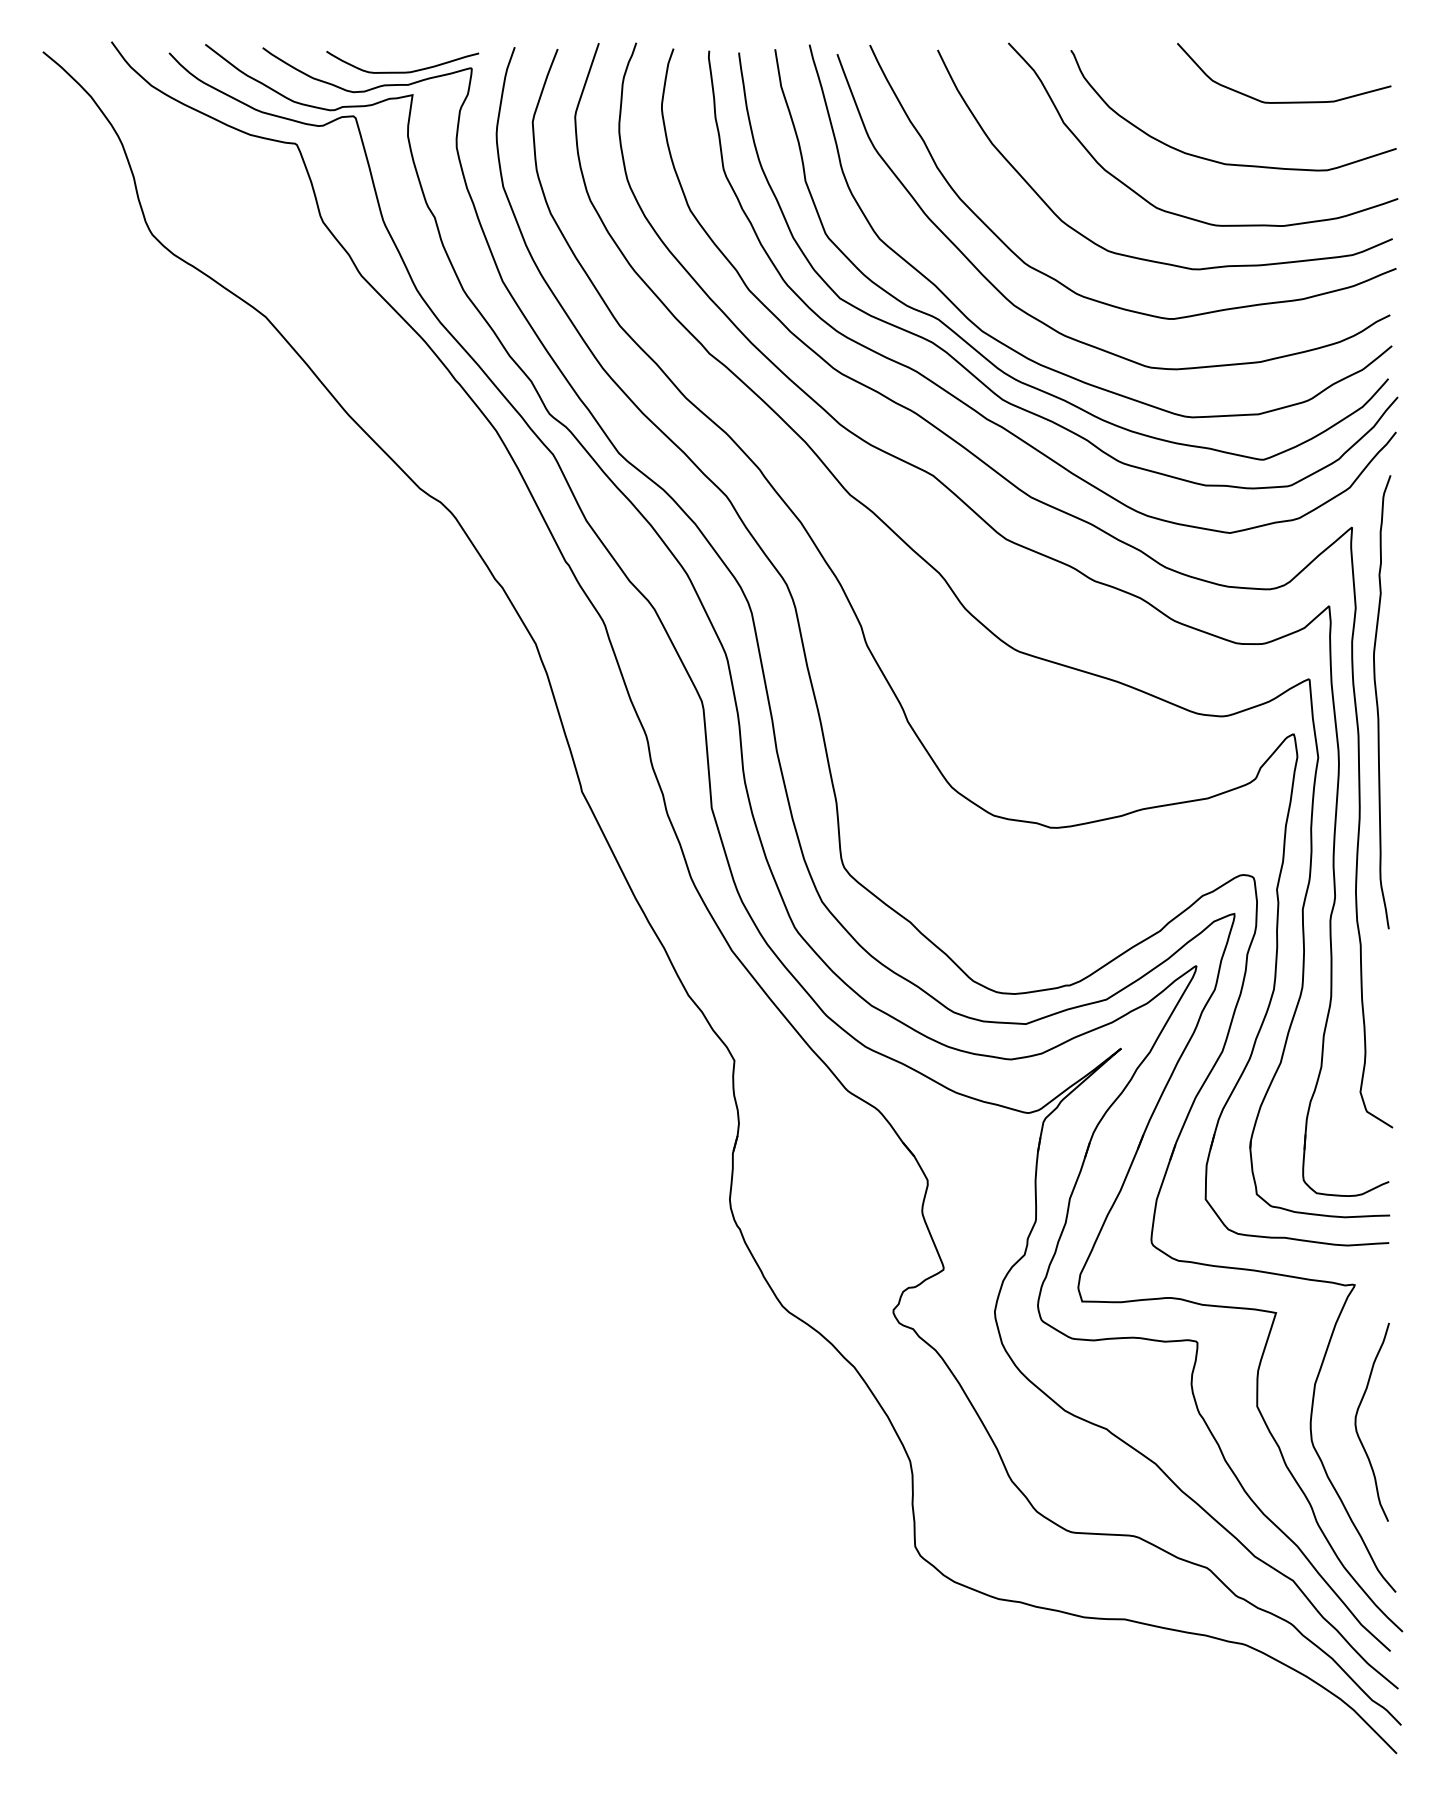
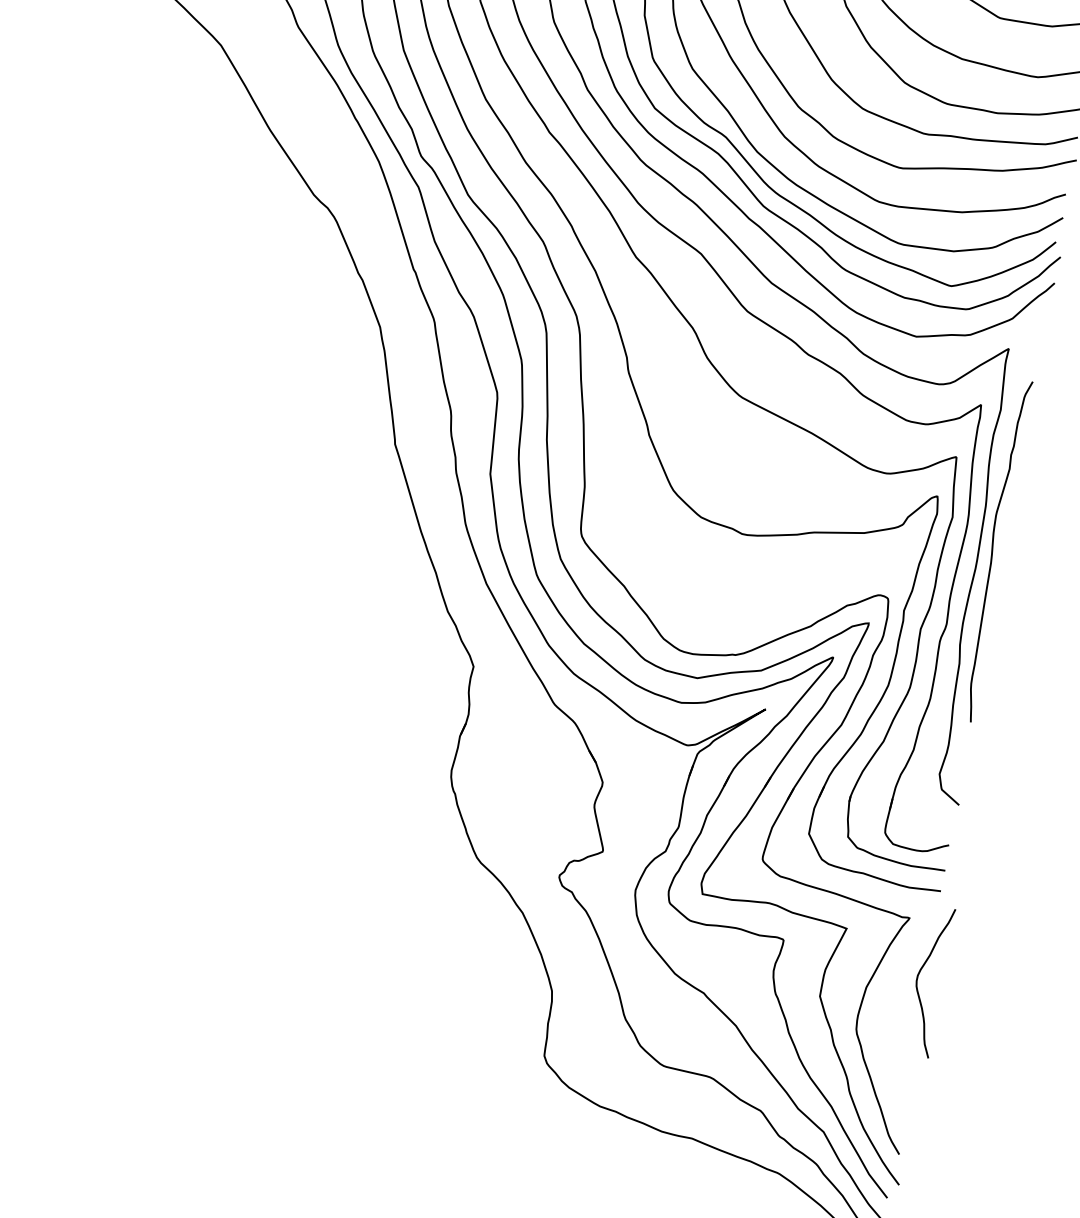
curve: (1378, 704) -> (993, 552), moved
curve: (1356, 1421) -> (917, 978), moved

